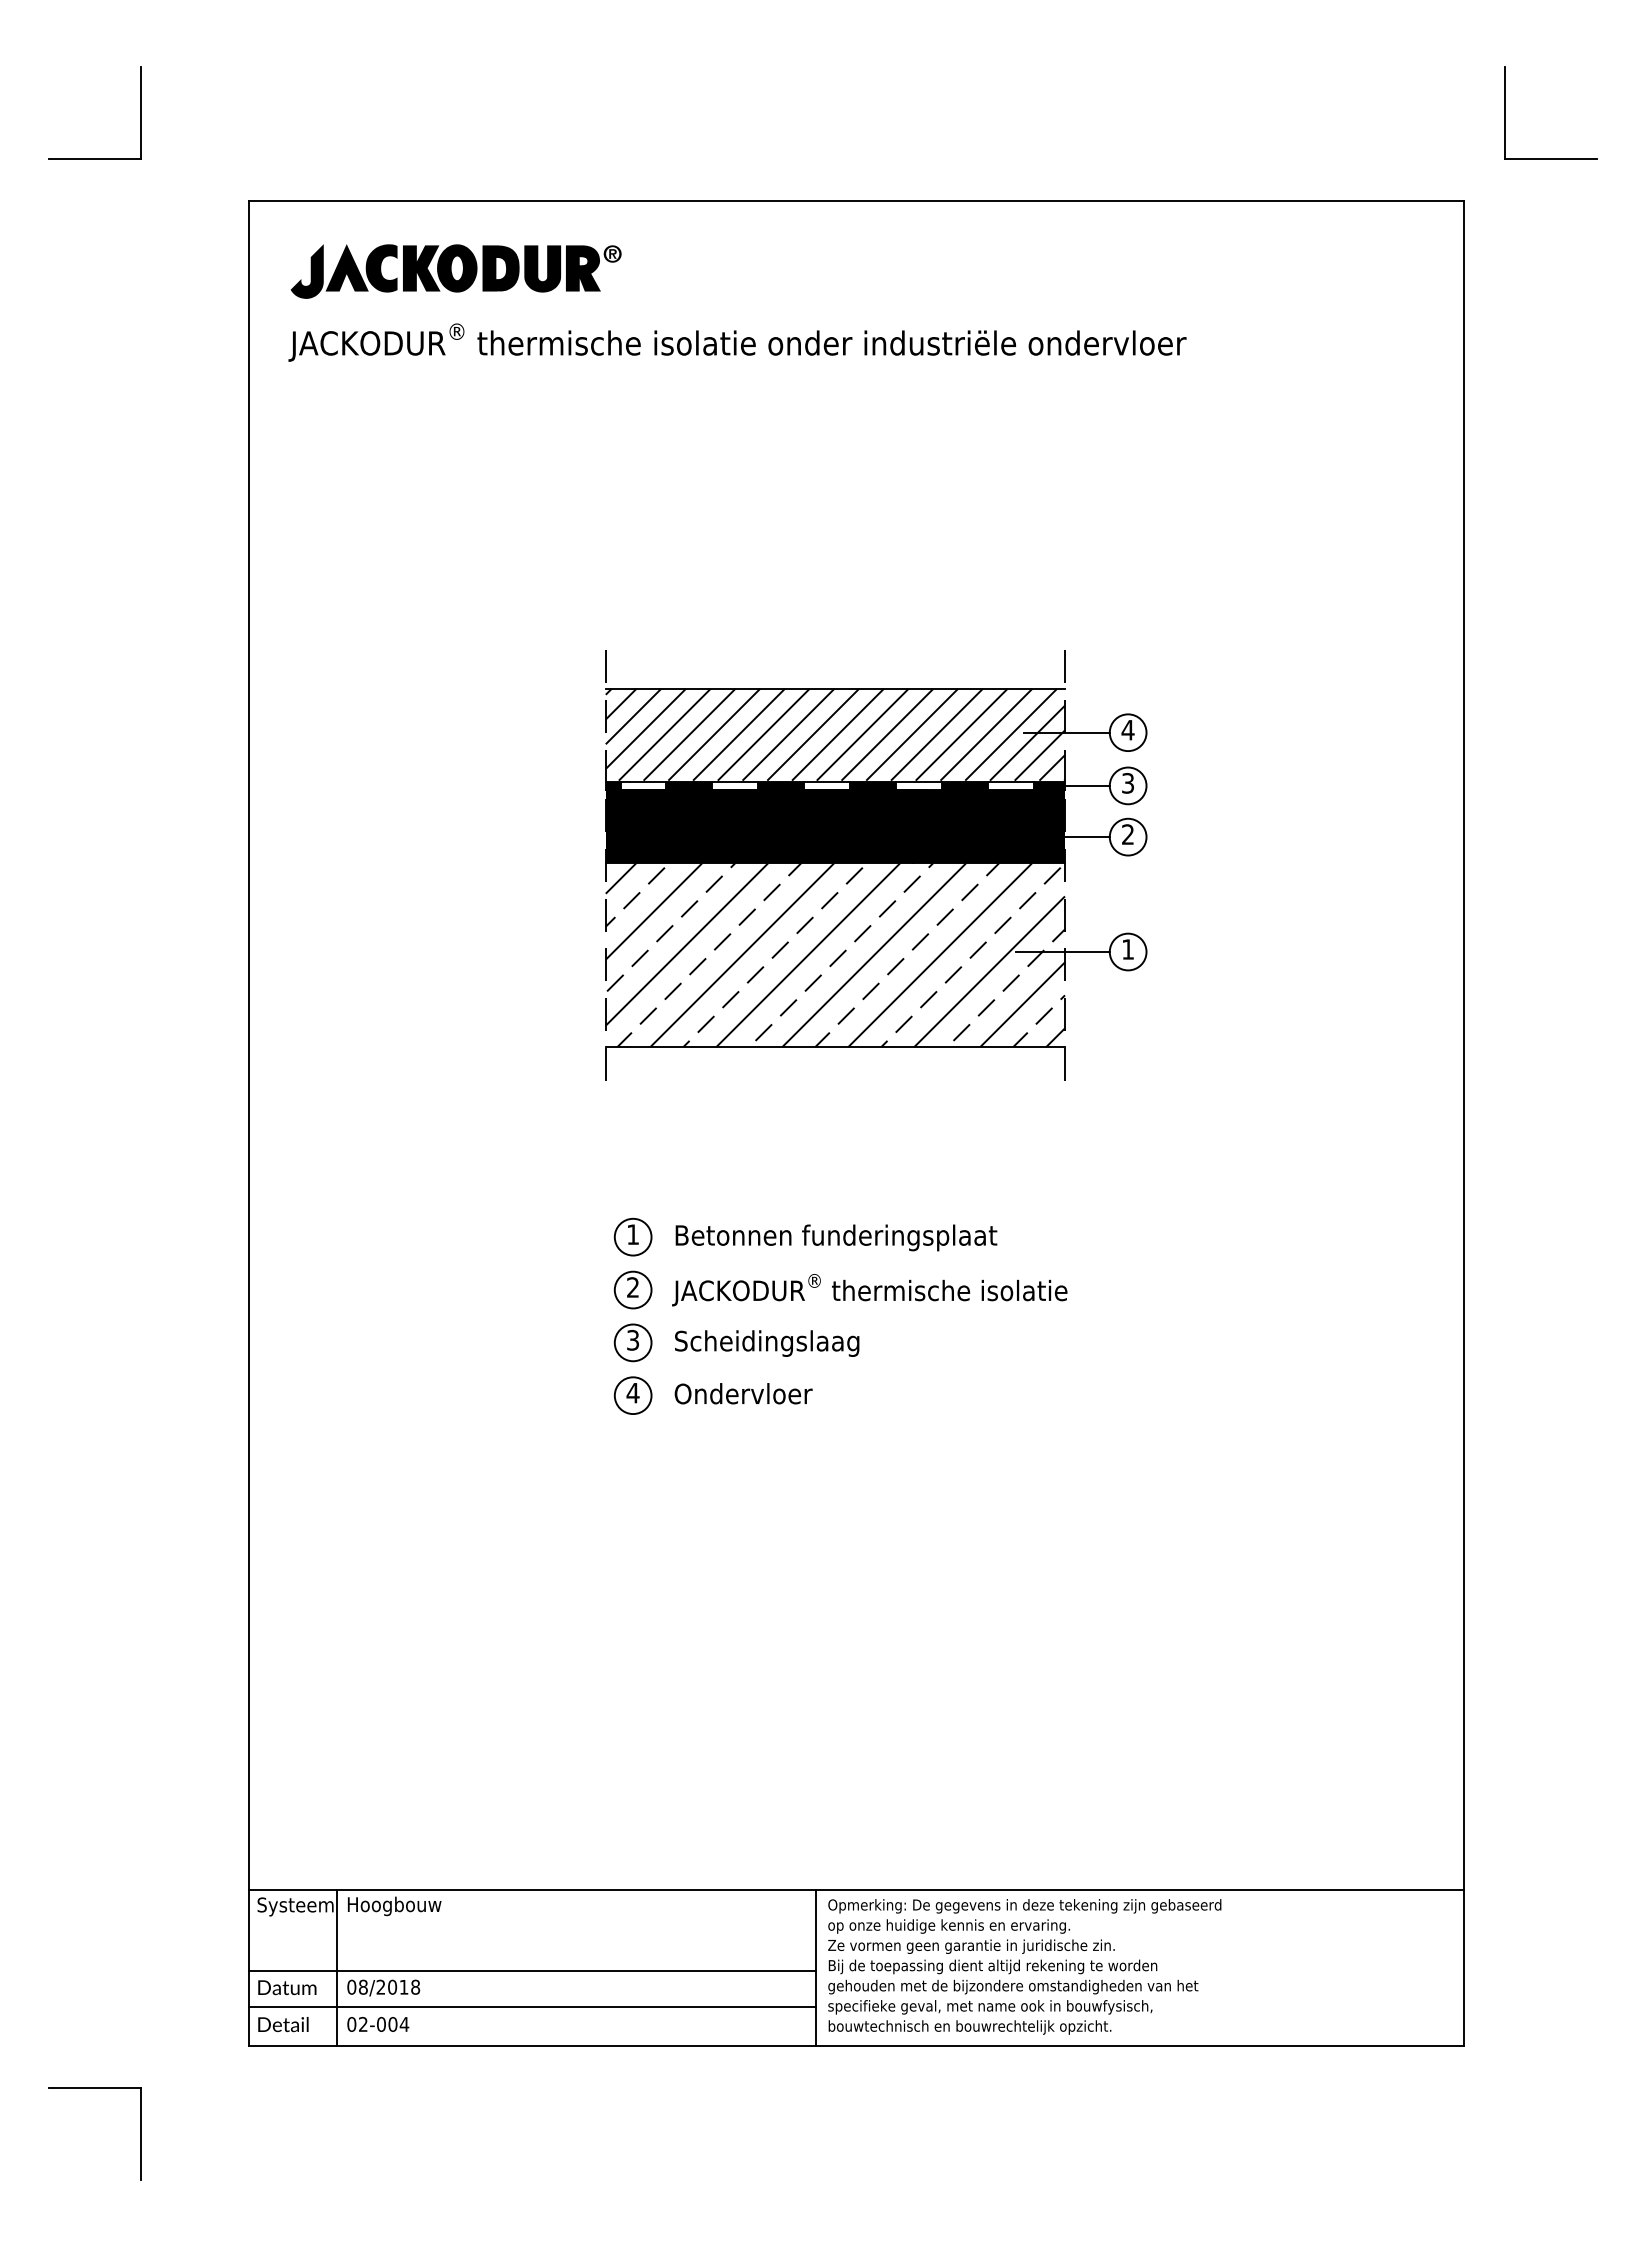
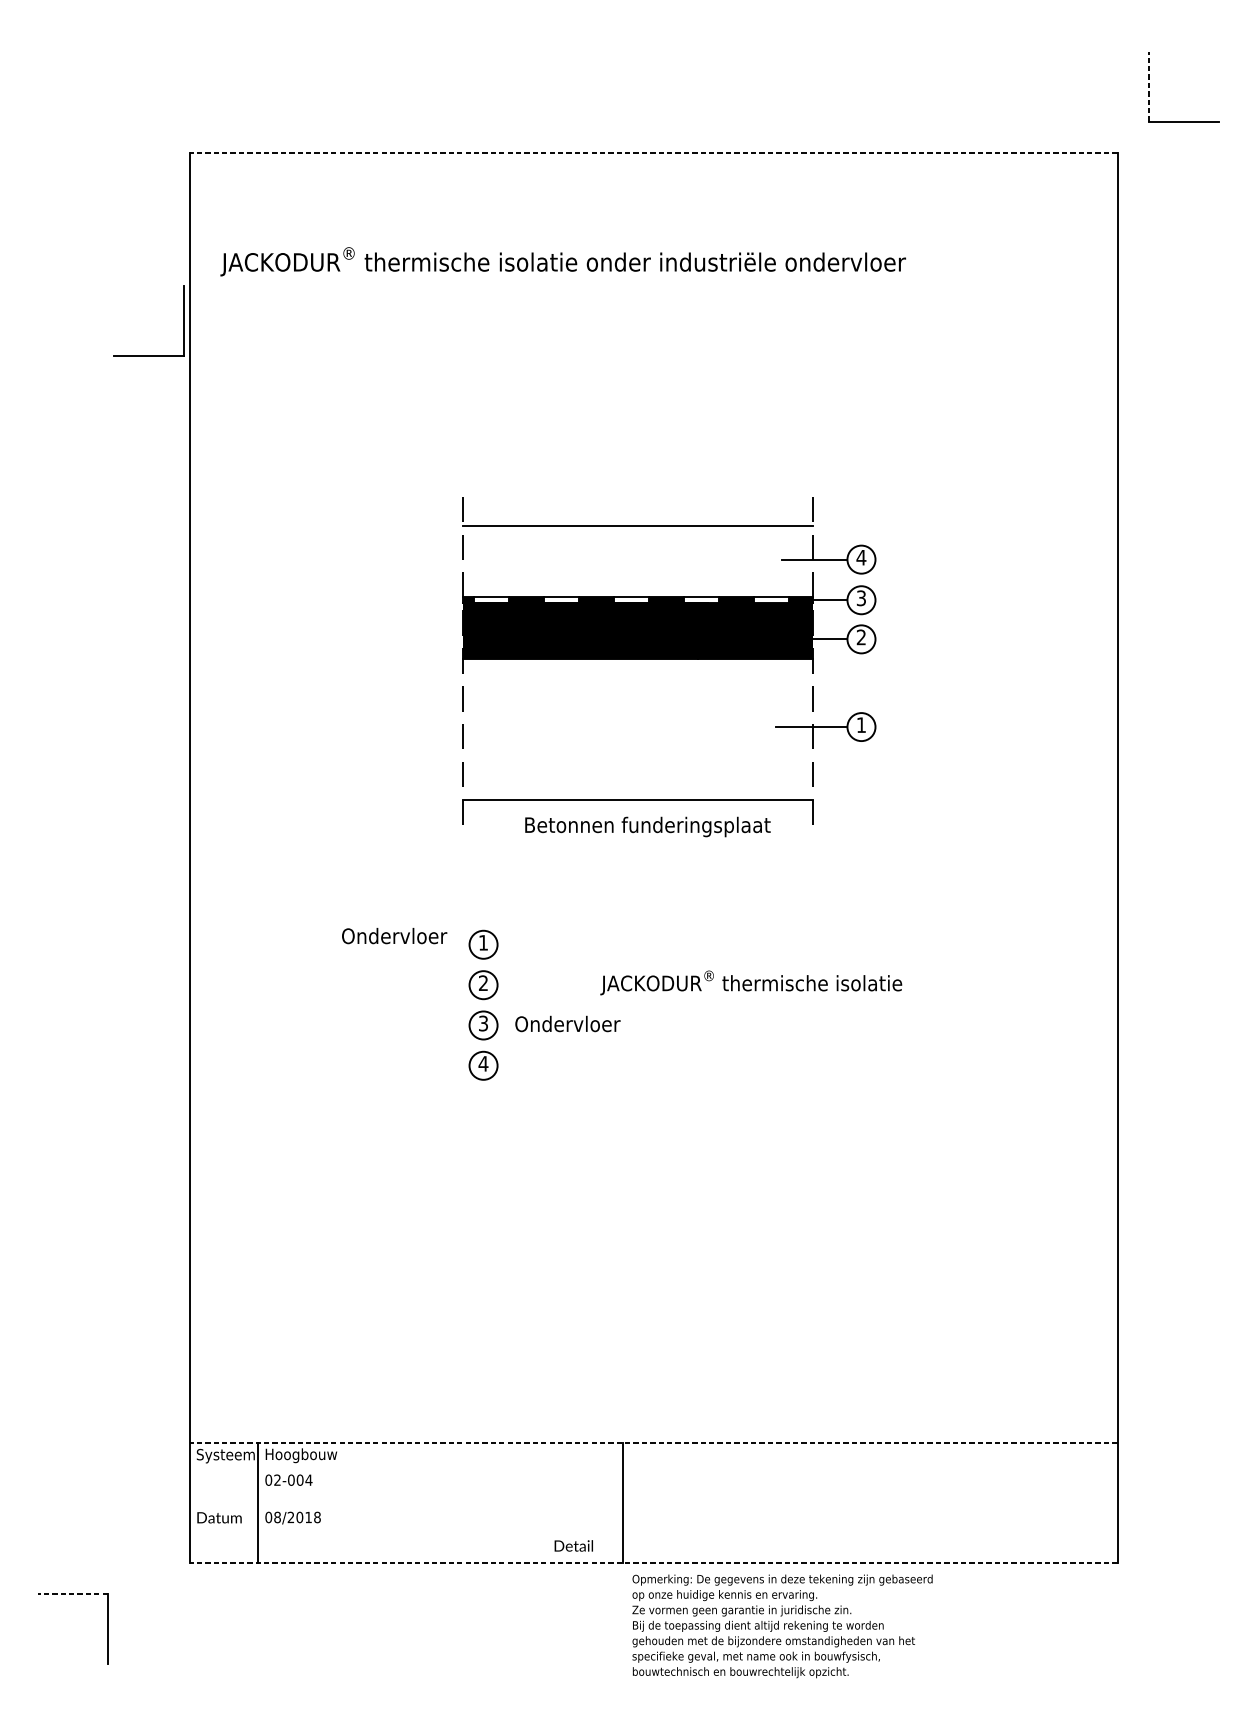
part: (140, 112) -> (183, 320), moved
line: (1504, 113) -> (1148, 86), solid -> dashed
line: (855, 200) -> (653, 153), solid -> dashed
part: (455, 271) -> (347, 207), removed
hatch: (834, 734) -> (637, 560), removed
hatch: (834, 955) -> (637, 729), removed
text: (836, 1237) -> (647, 826), moved
text: (869, 1290) -> (751, 983), moved
text: (766, 1343) -> (585, 1025), Scheidingslaag -> Ondervloer
text: (743, 1393) -> (394, 935), moved
line: (855, 1889) -> (653, 1442), solid -> dashed
text: (1024, 1966) -> (782, 1626), moved
line: (532, 1971) -> (406, 1505), removed
line: (532, 2006) -> (406, 1532), removed
text: (283, 2024) -> (573, 1545), moved
text: (378, 2024) -> (289, 1480), moved
line: (855, 2046) -> (653, 1562), solid -> dashed
line: (95, 2087) -> (73, 1594), solid -> dashed

